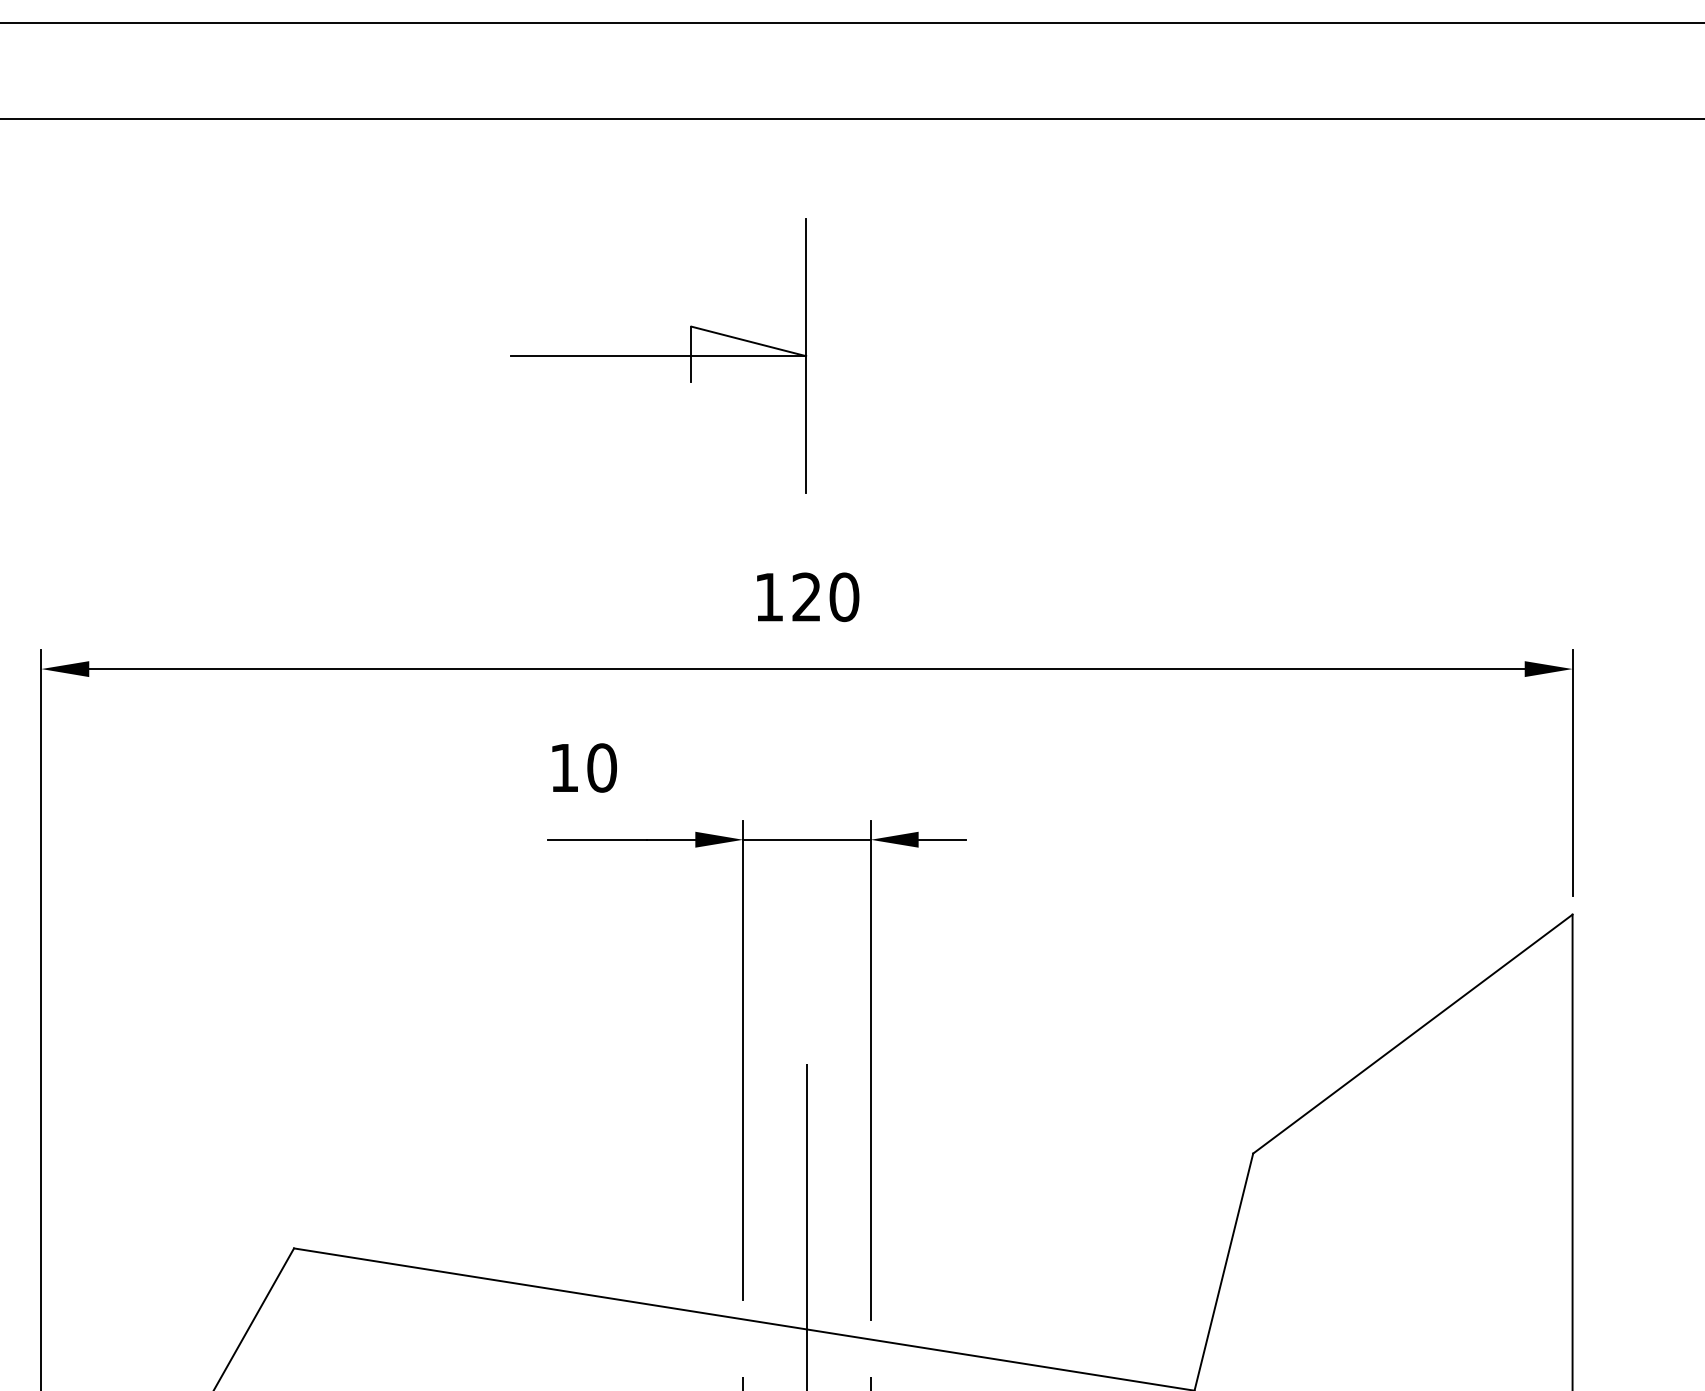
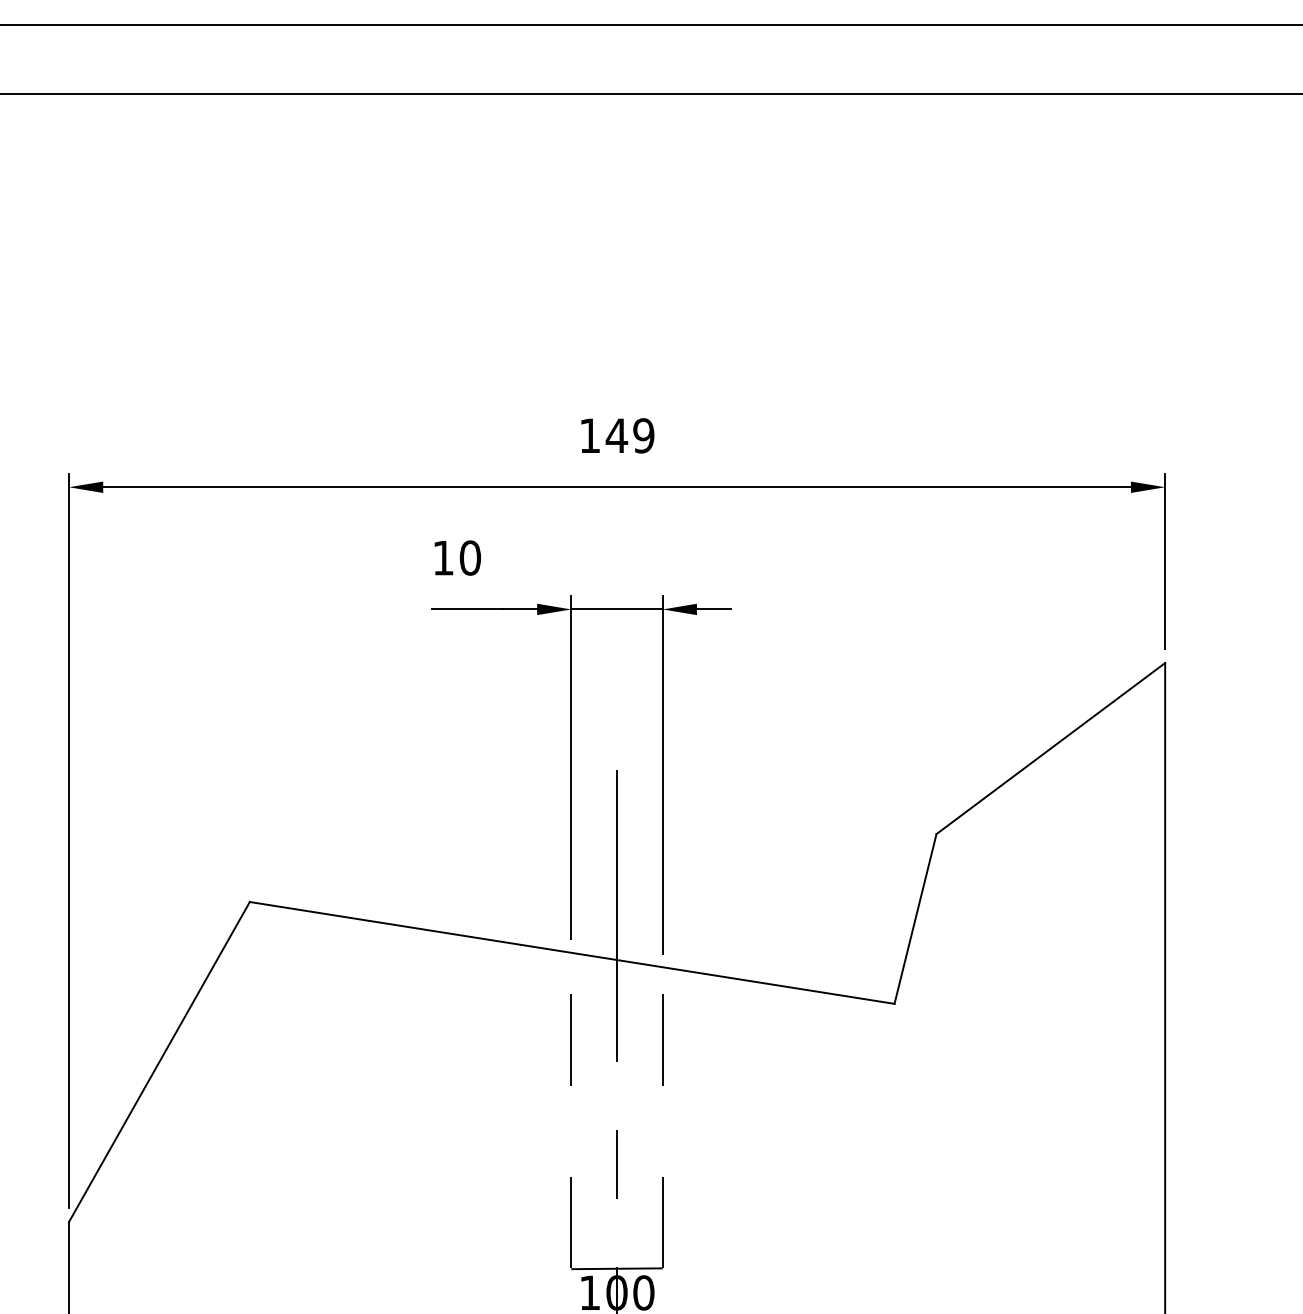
part: (658, 356) -> (510, 263), removed
text: (824, 596) -> (629, 435), 120 -> 149

